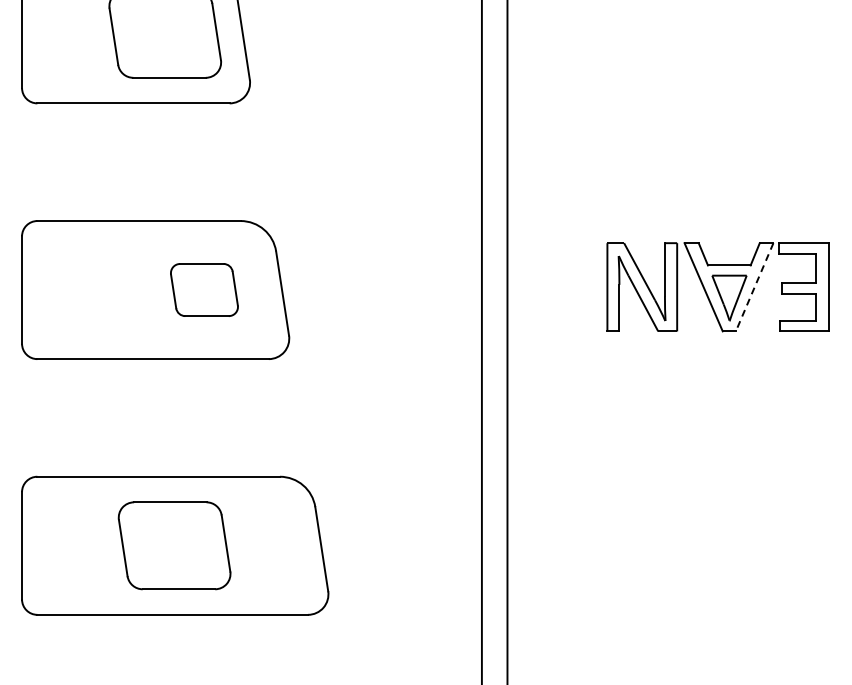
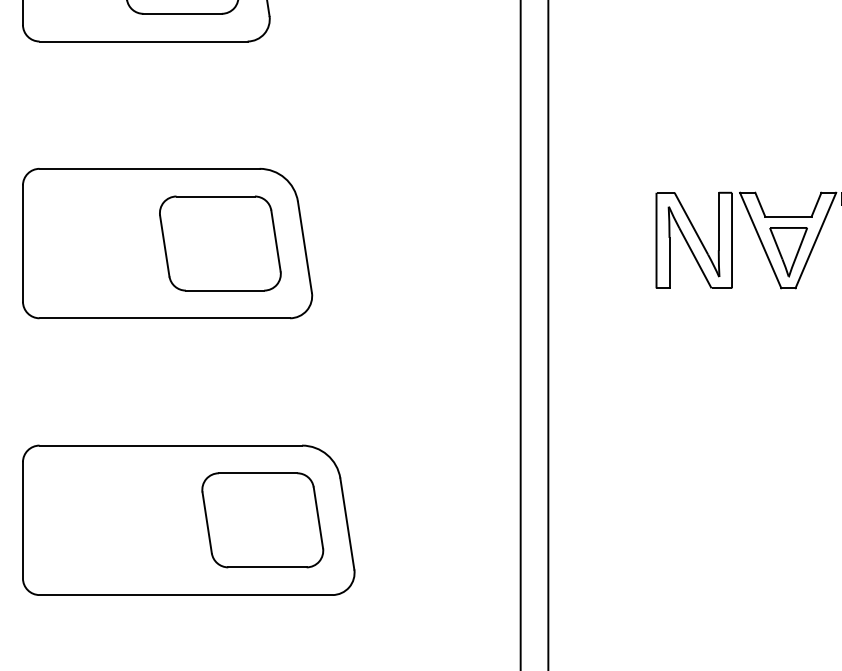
line: (754, 287) -> (815, 240), dashed -> solid
part: (204, 289) -> (220, 242), size x1.67
part: (174, 545) -> (262, 519), moved

